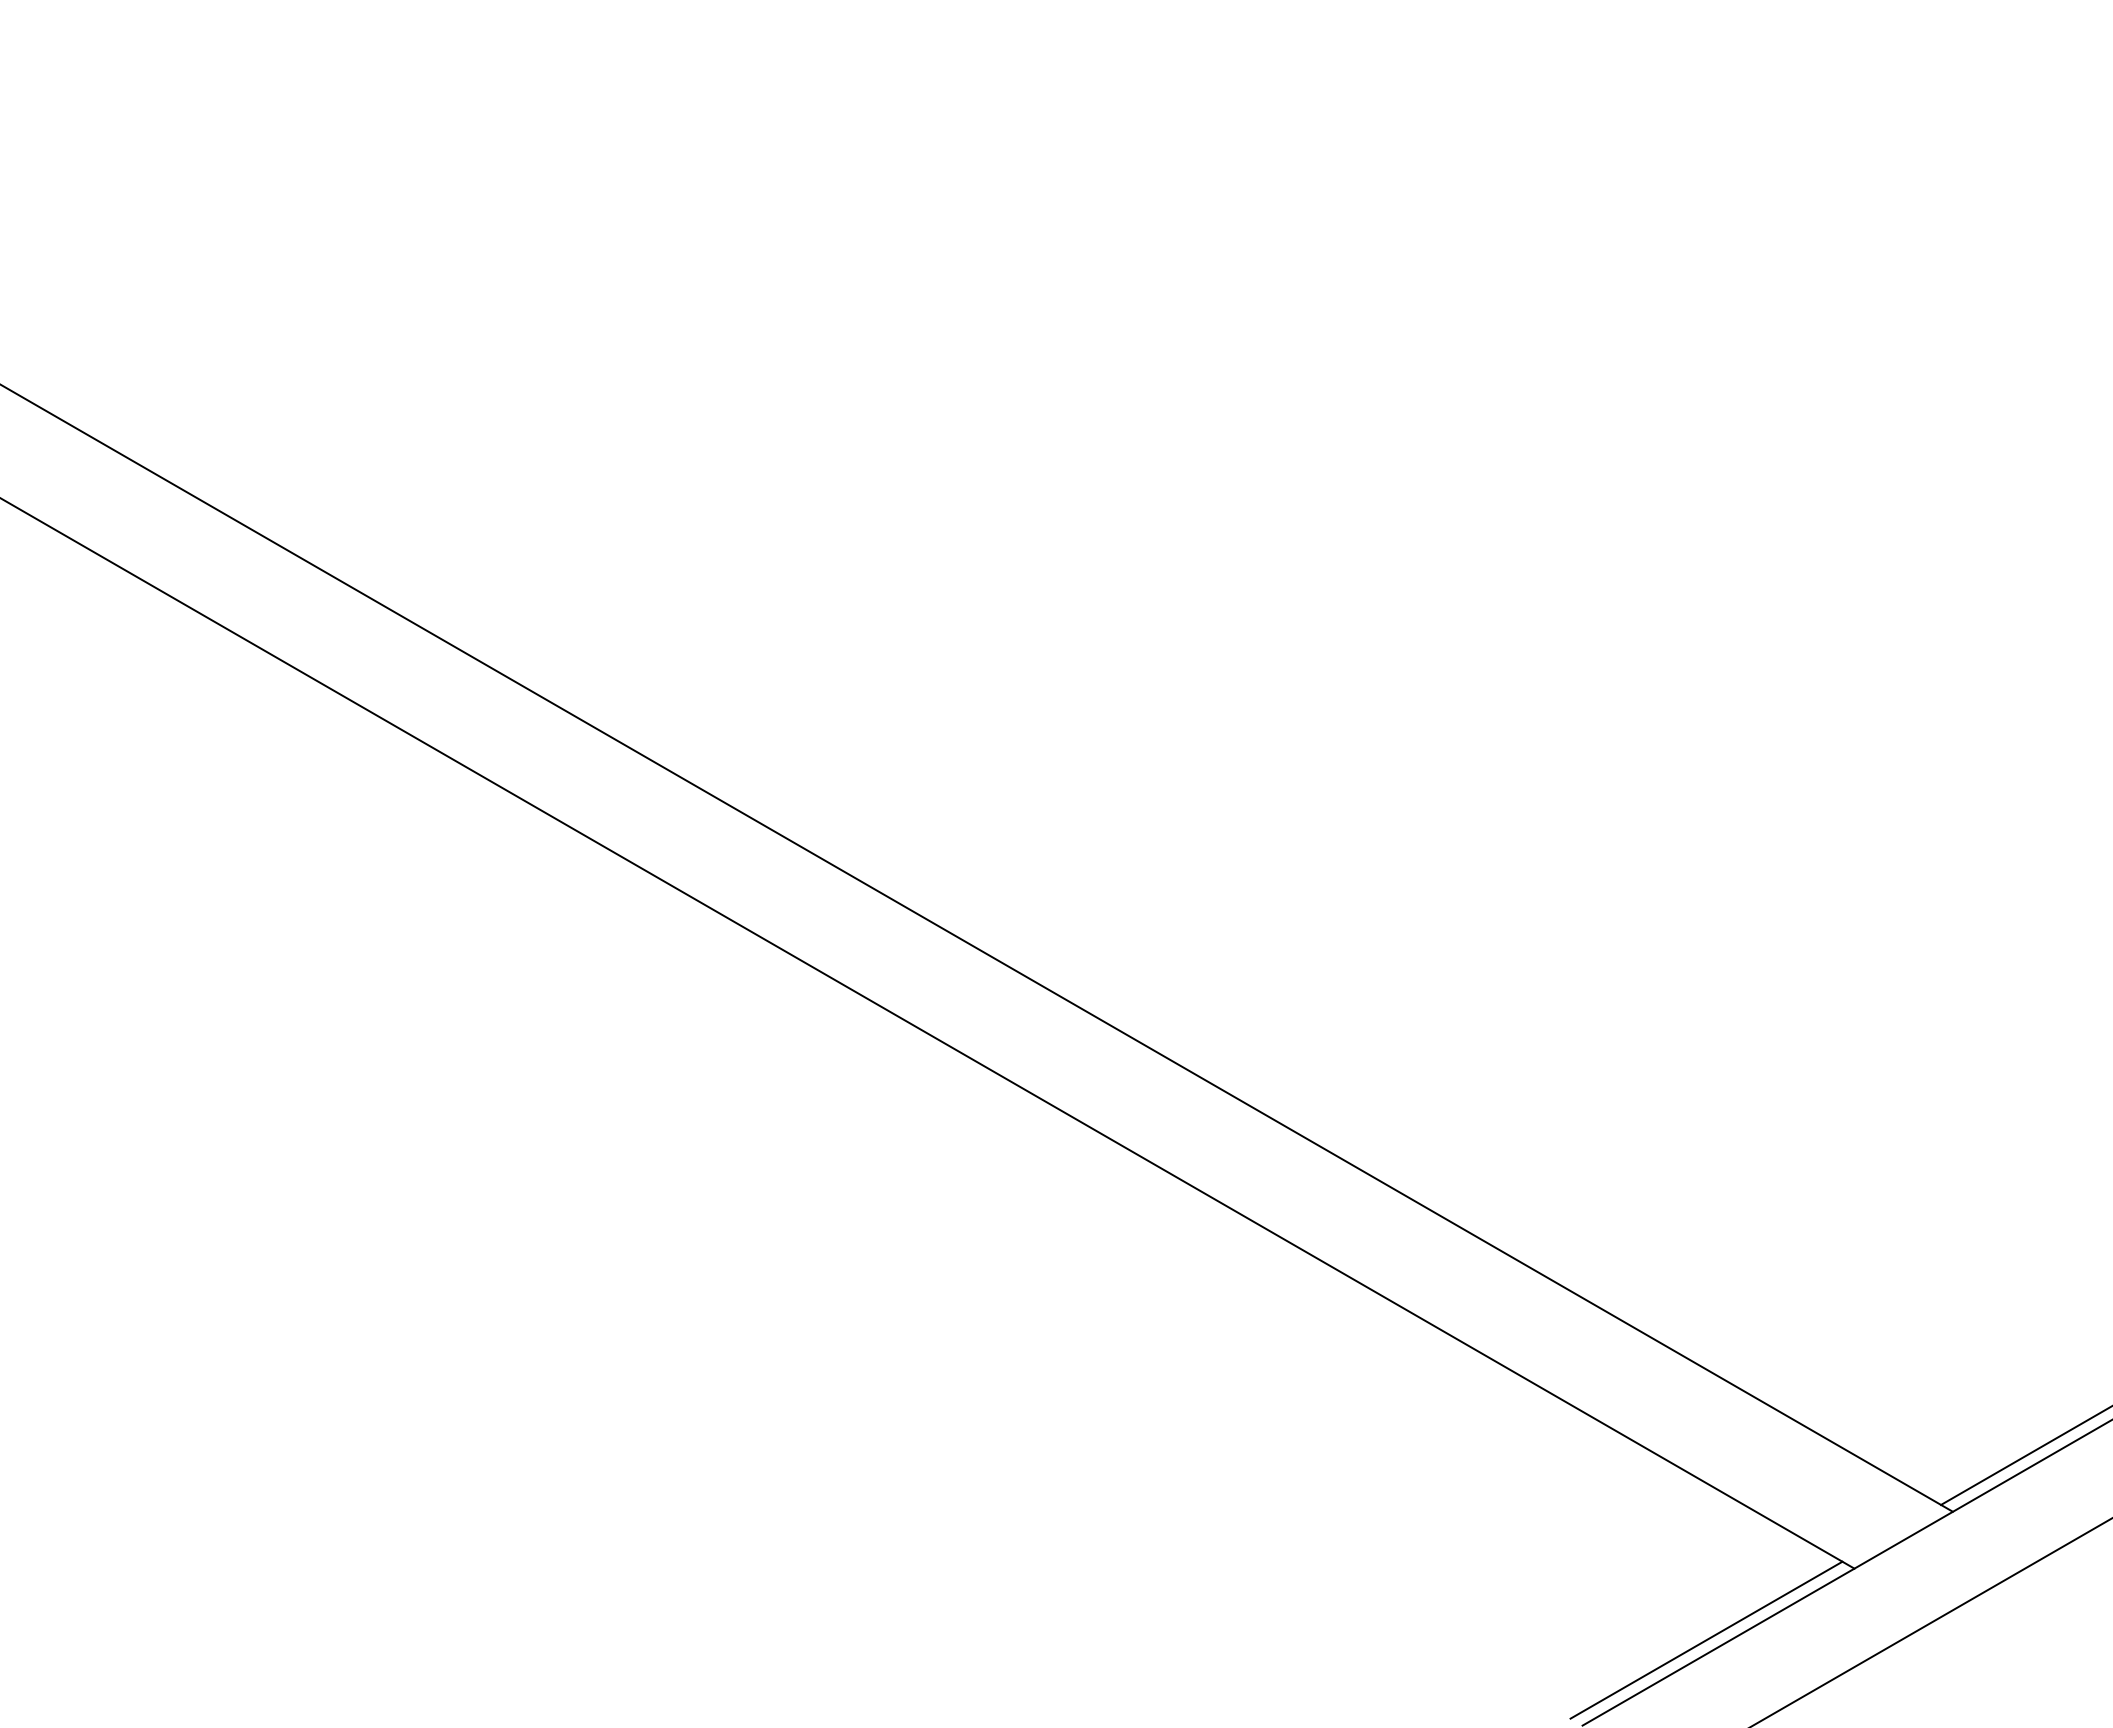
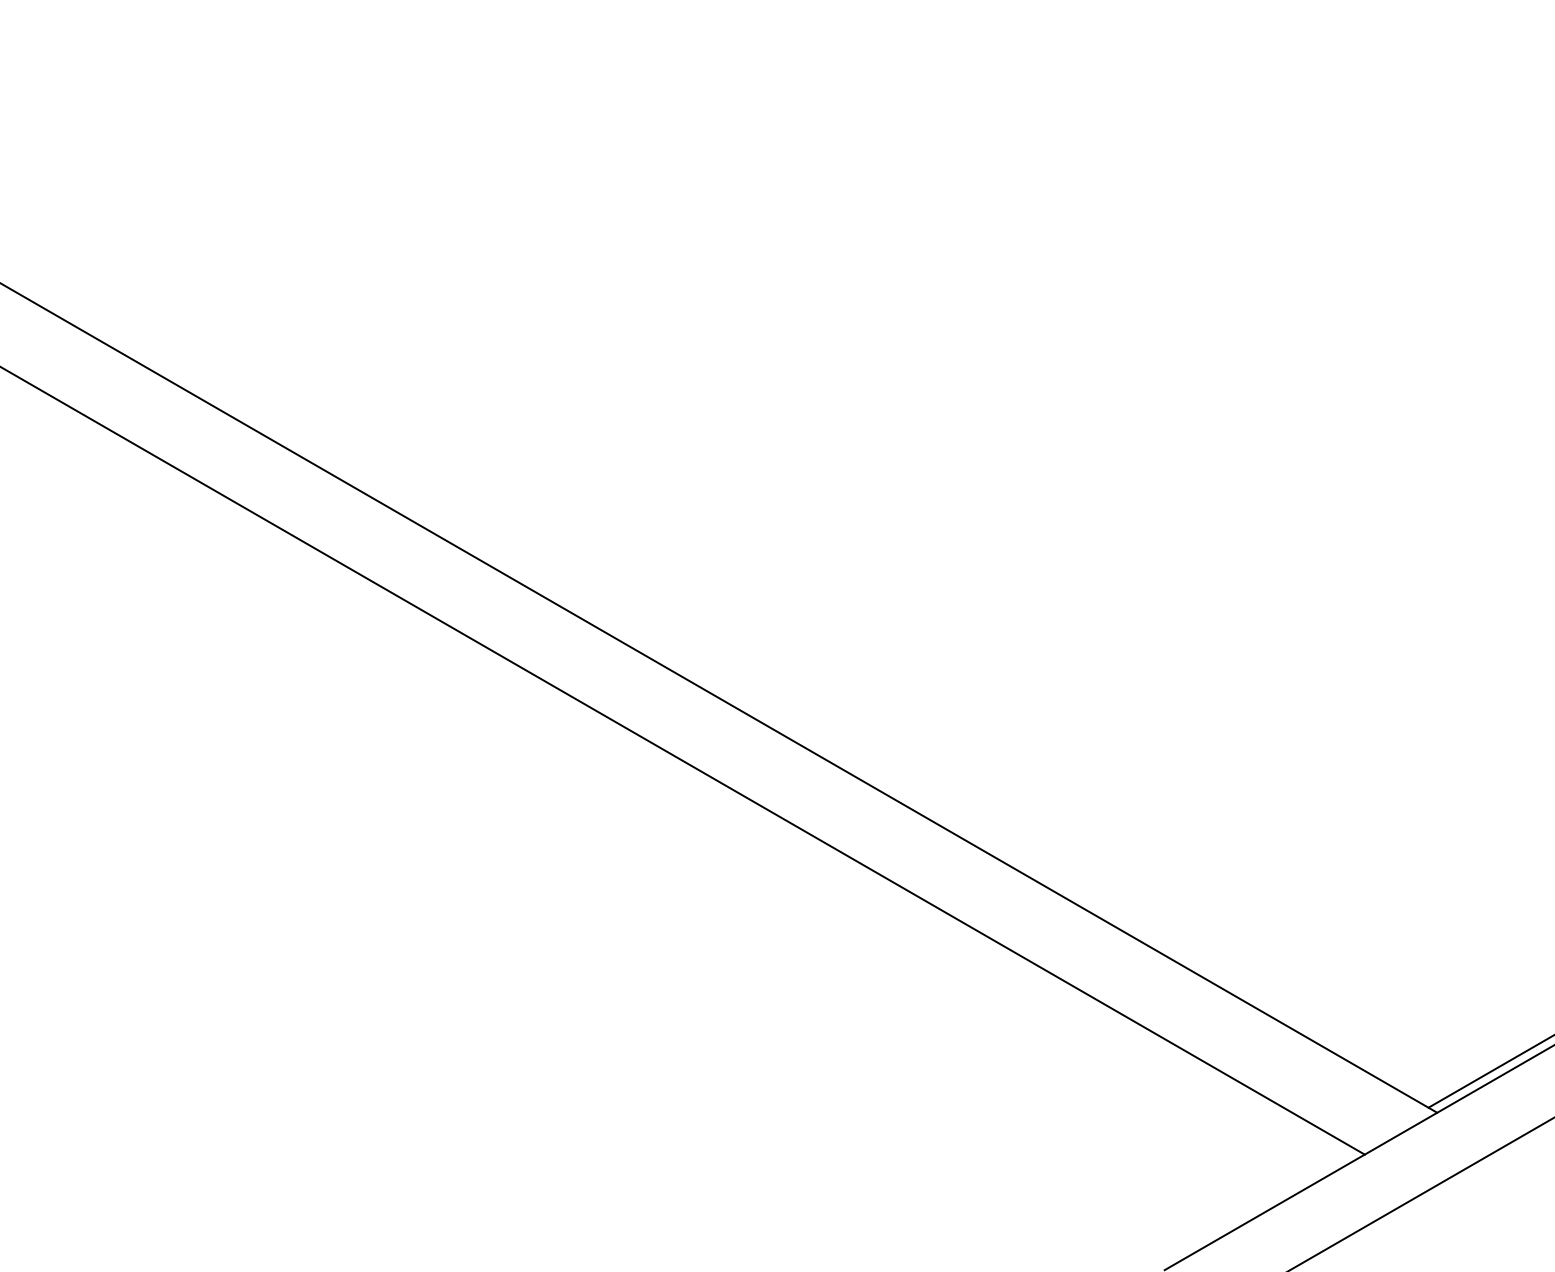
line: (1705, 1640) -> (1255, 1207), removed

